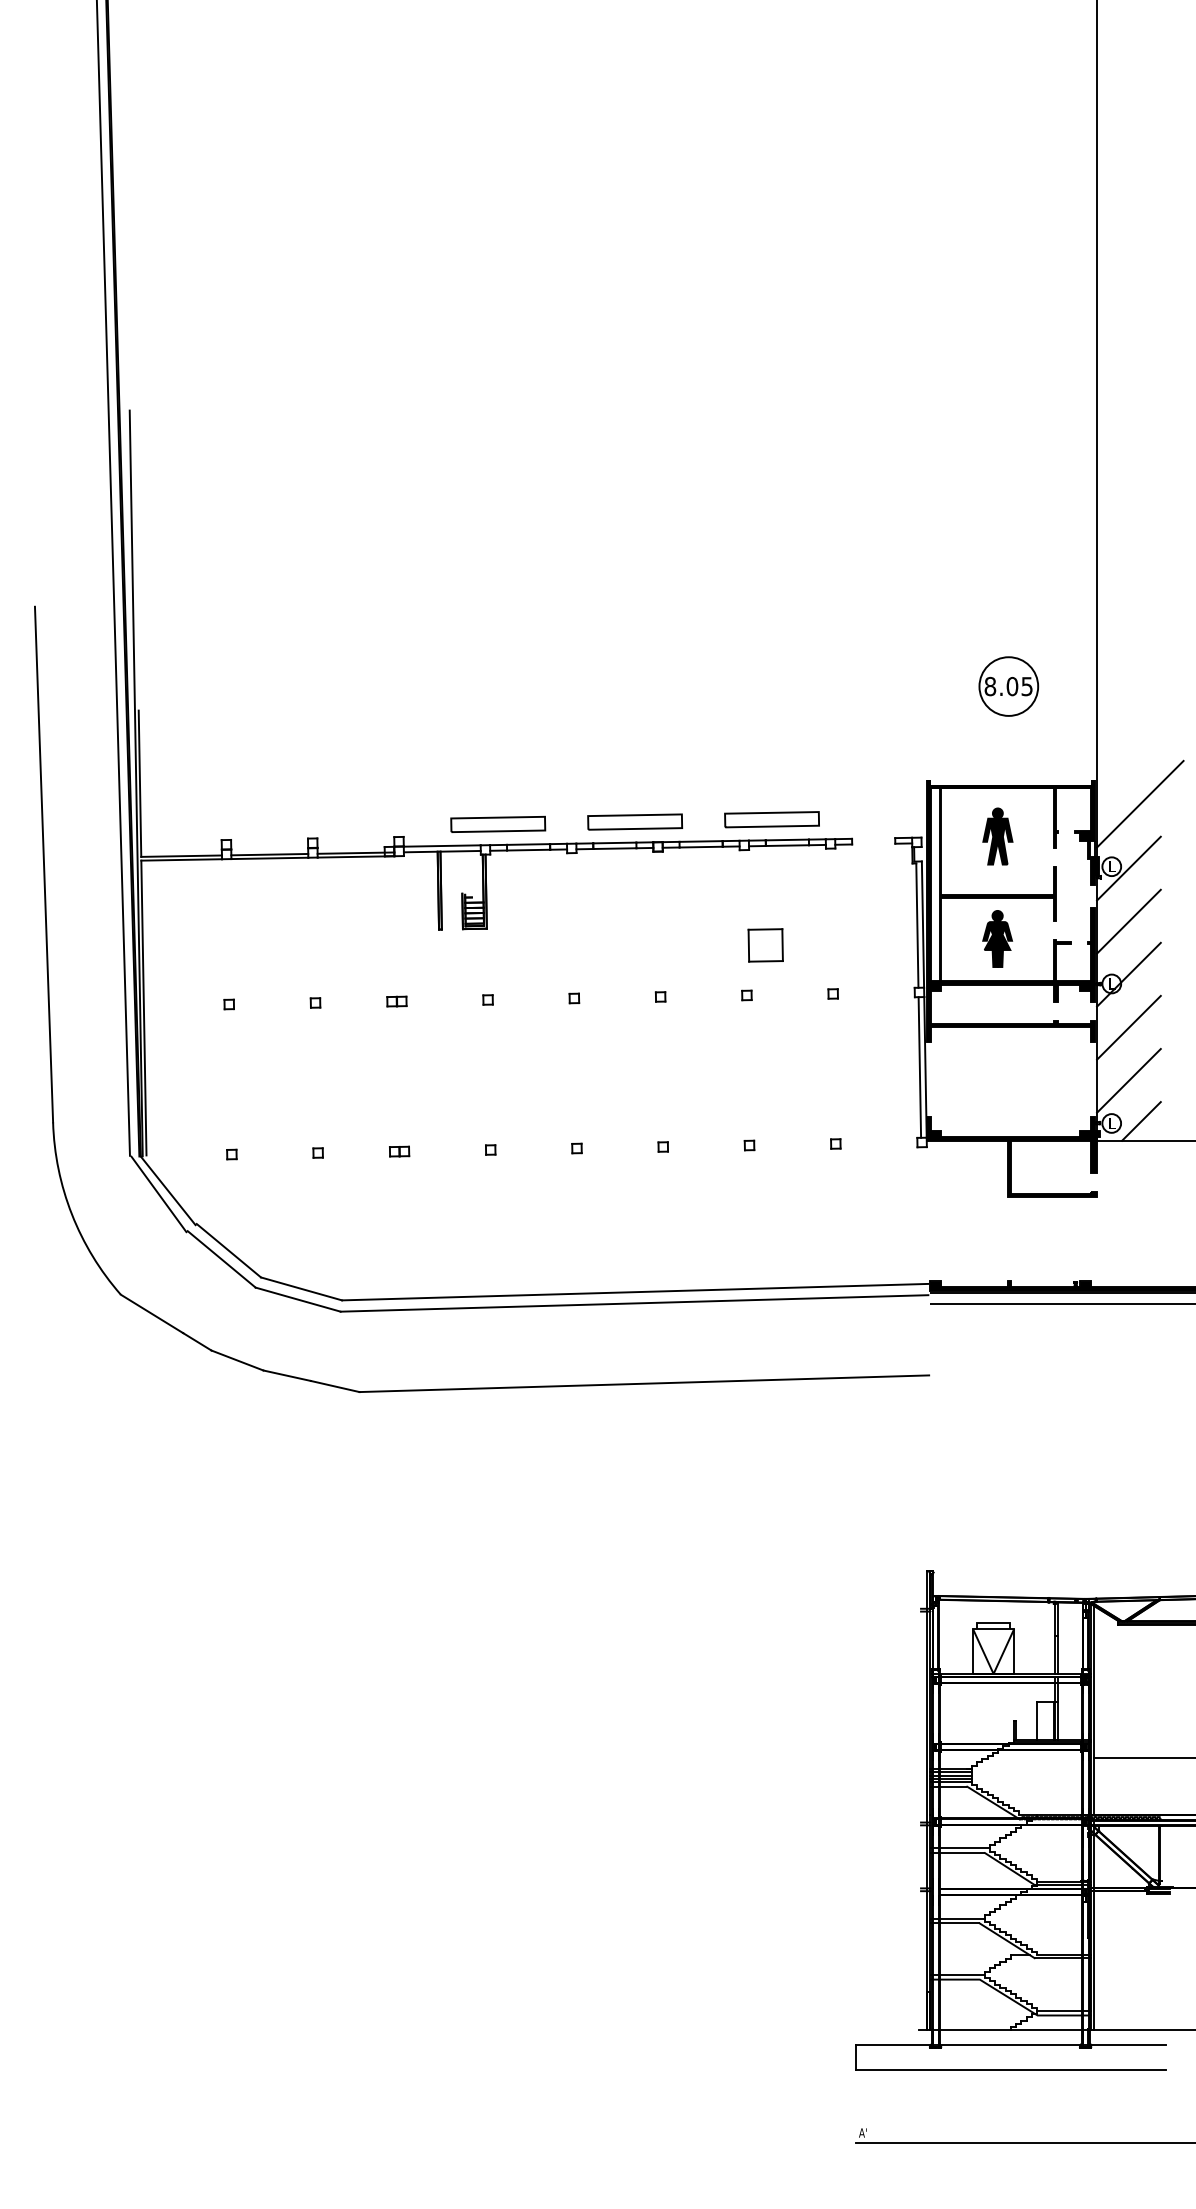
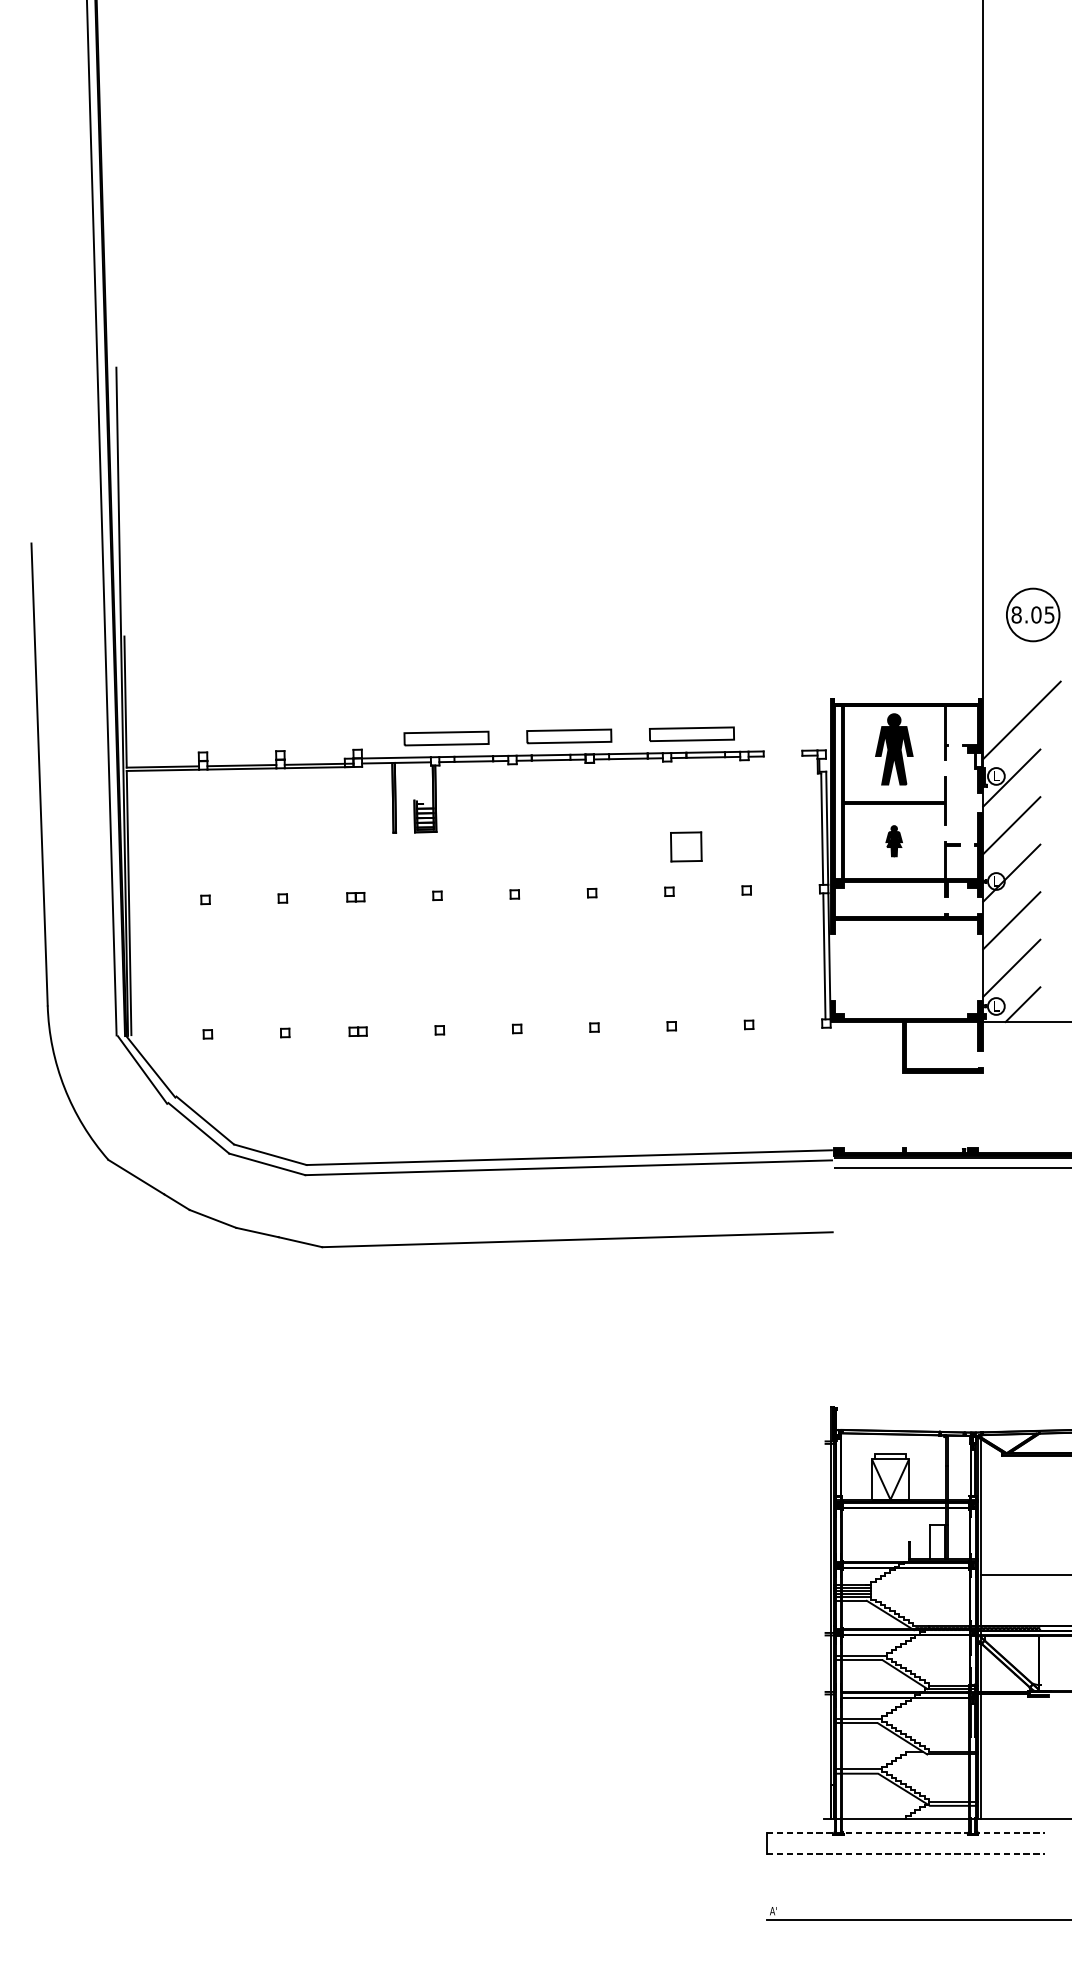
part: (1008, 686) -> (1032, 614), moved
part: (997, 836) -> (893, 749), size x1.4
part: (997, 938) -> (893, 840), size x0.6
line: (1010, 2045) -> (905, 1832), solid -> dashed
line: (1010, 2069) -> (905, 1854), solid -> dashed

